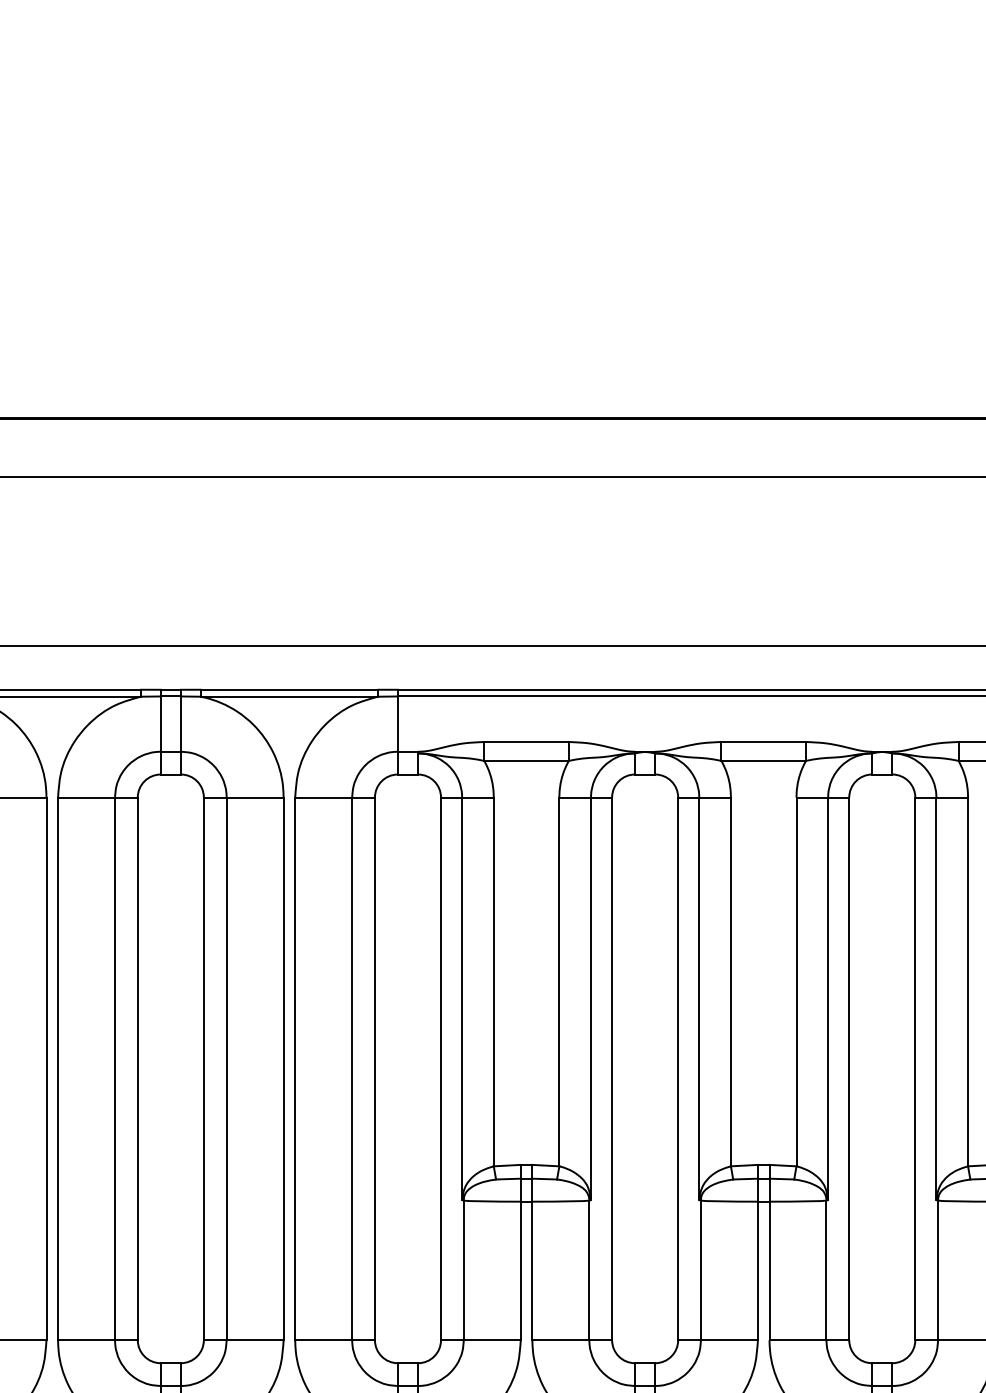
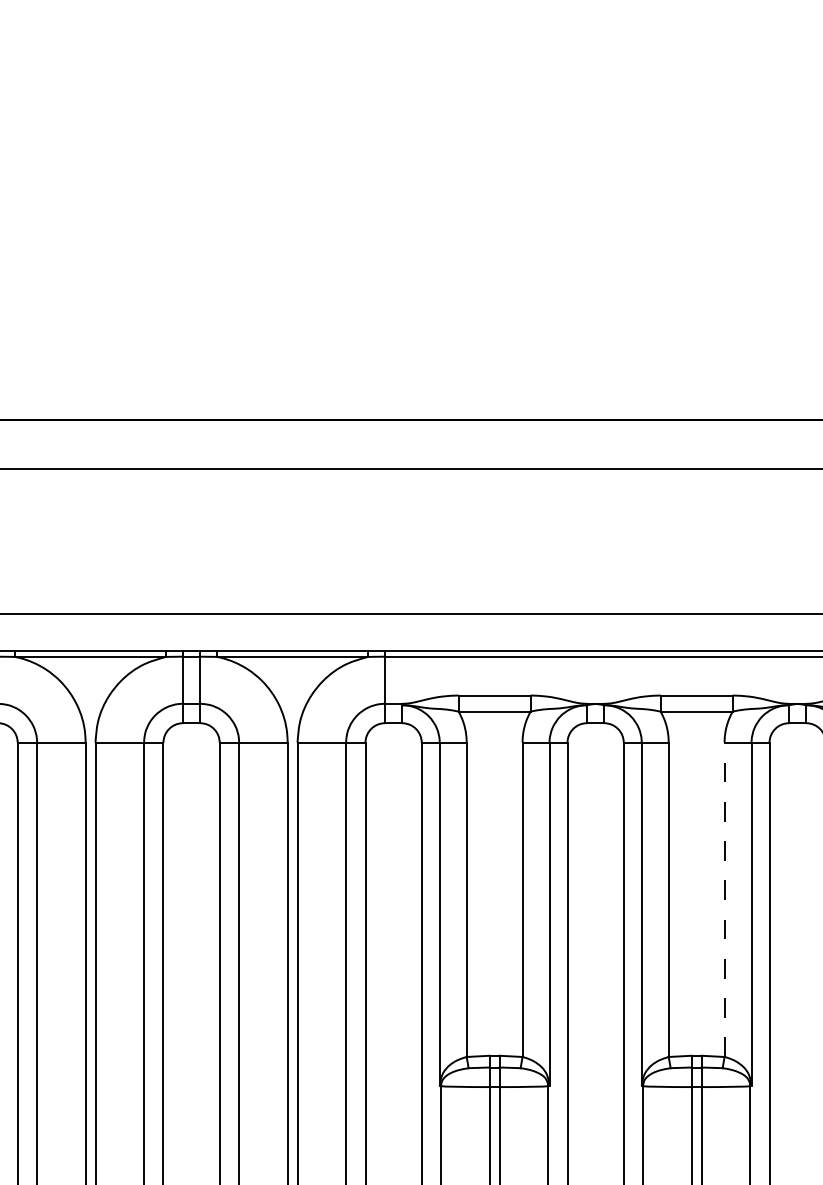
line: (796, 981) -> (724, 899), solid -> dashed

